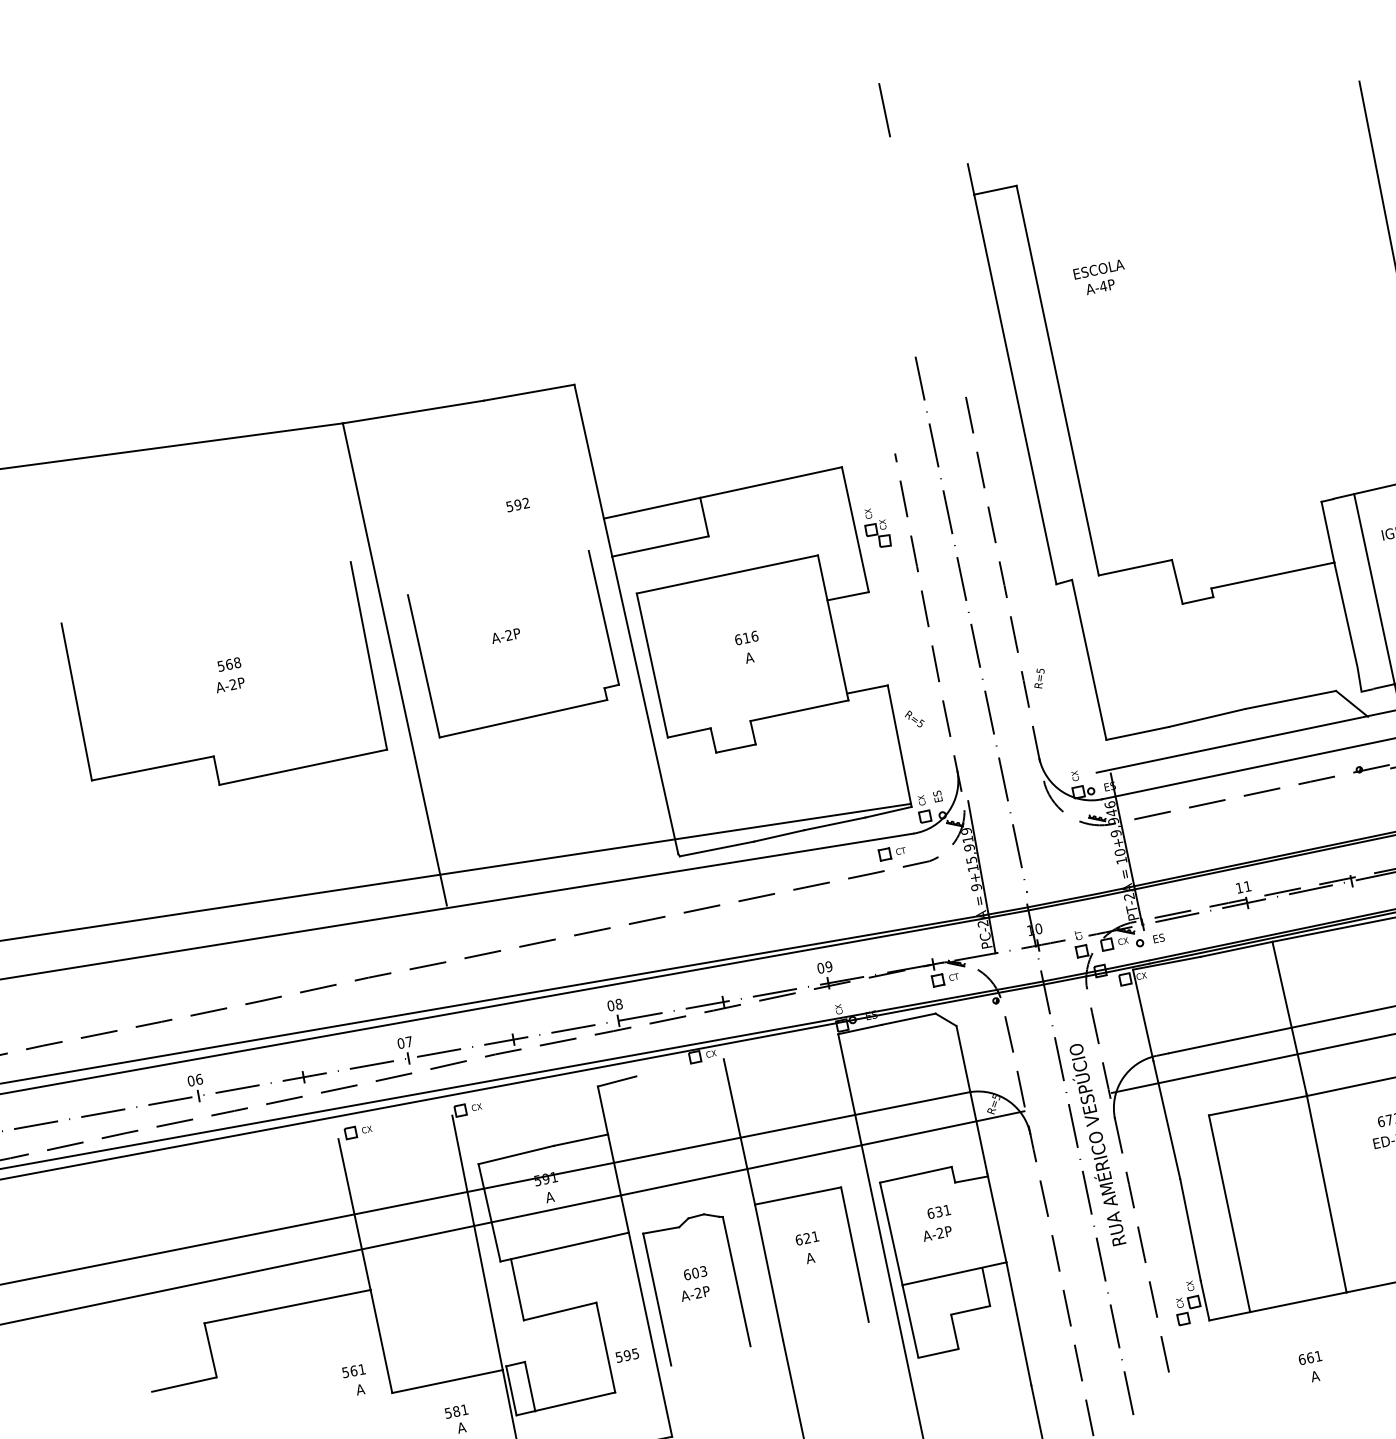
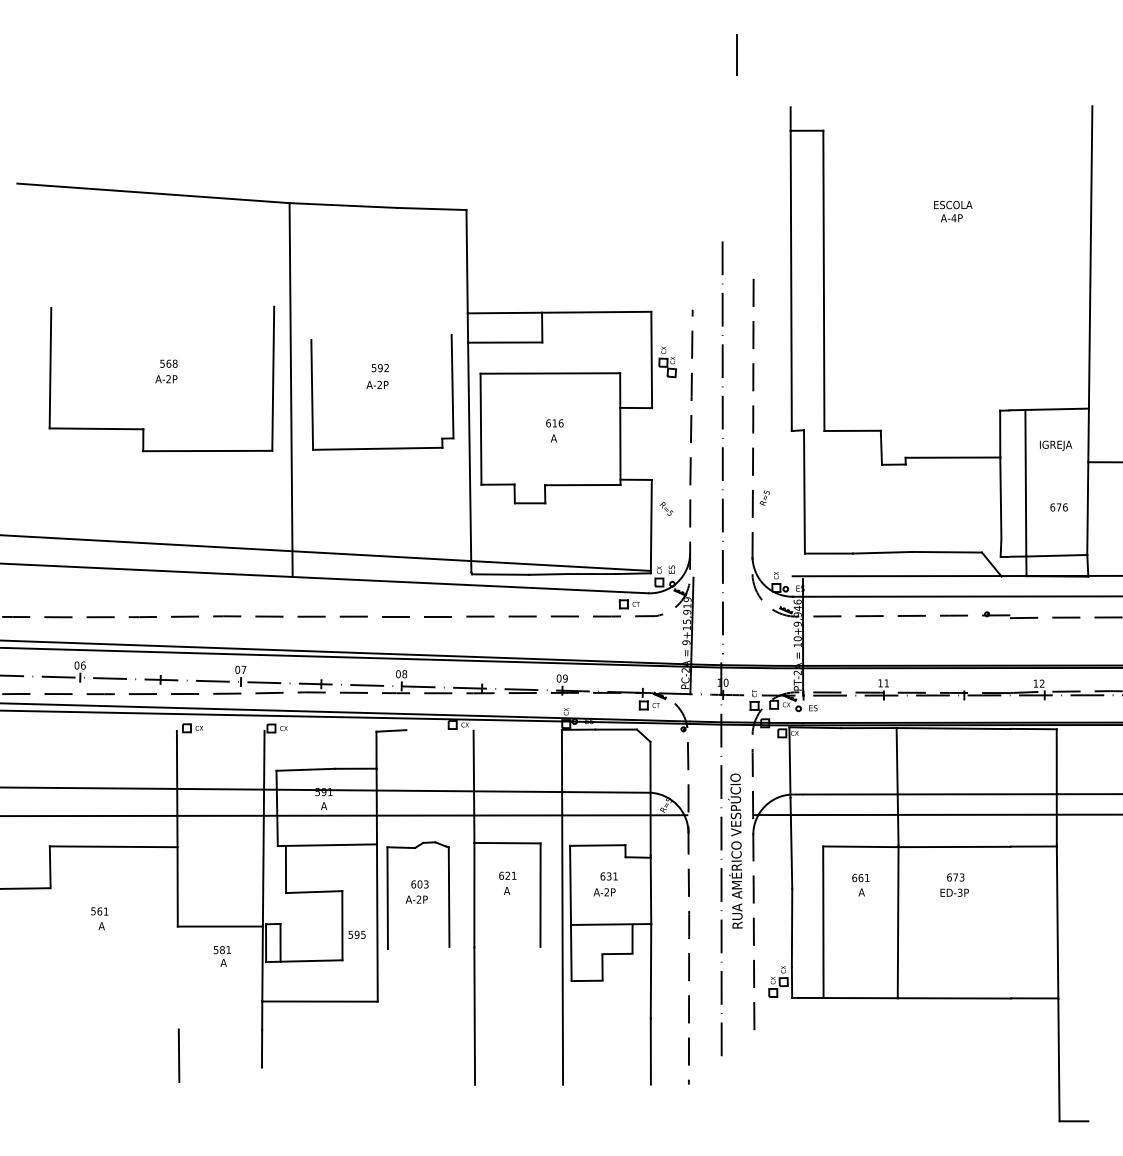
text: (1100, 277) -> (953, 211), moved
text: (516, 505) -> (379, 368), moved
text: (1311, 1367) -> (860, 885), moved
text: (355, 1380) -> (99, 918), moved

